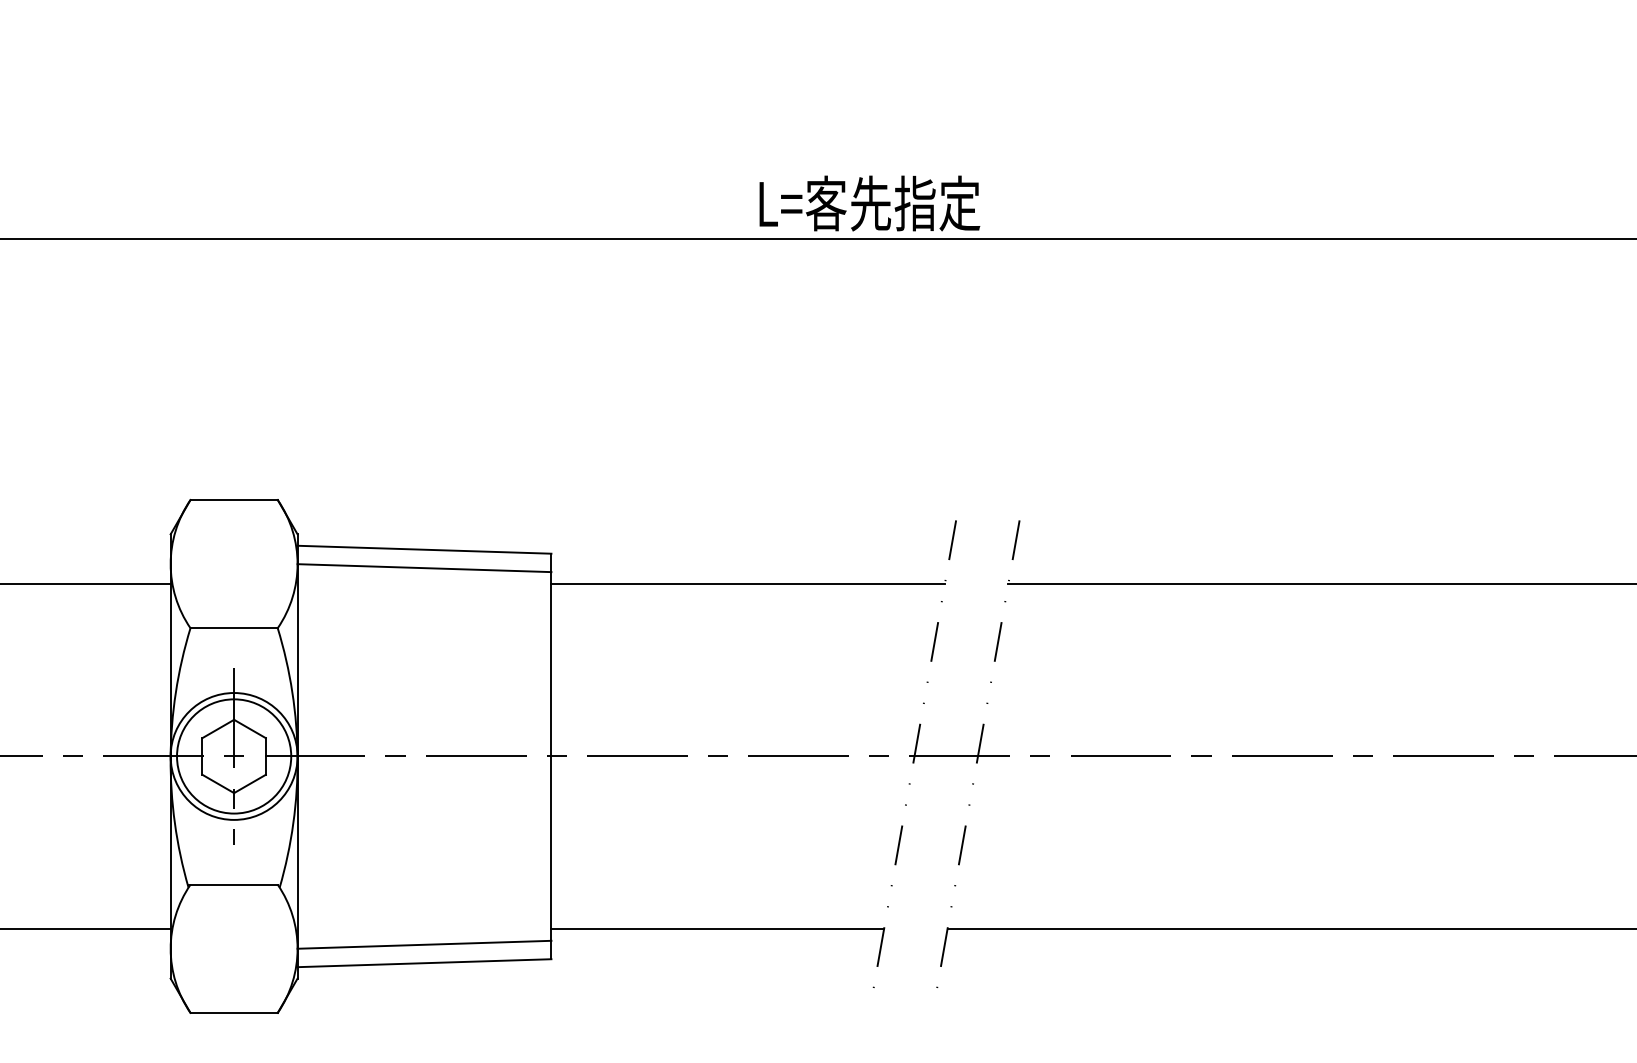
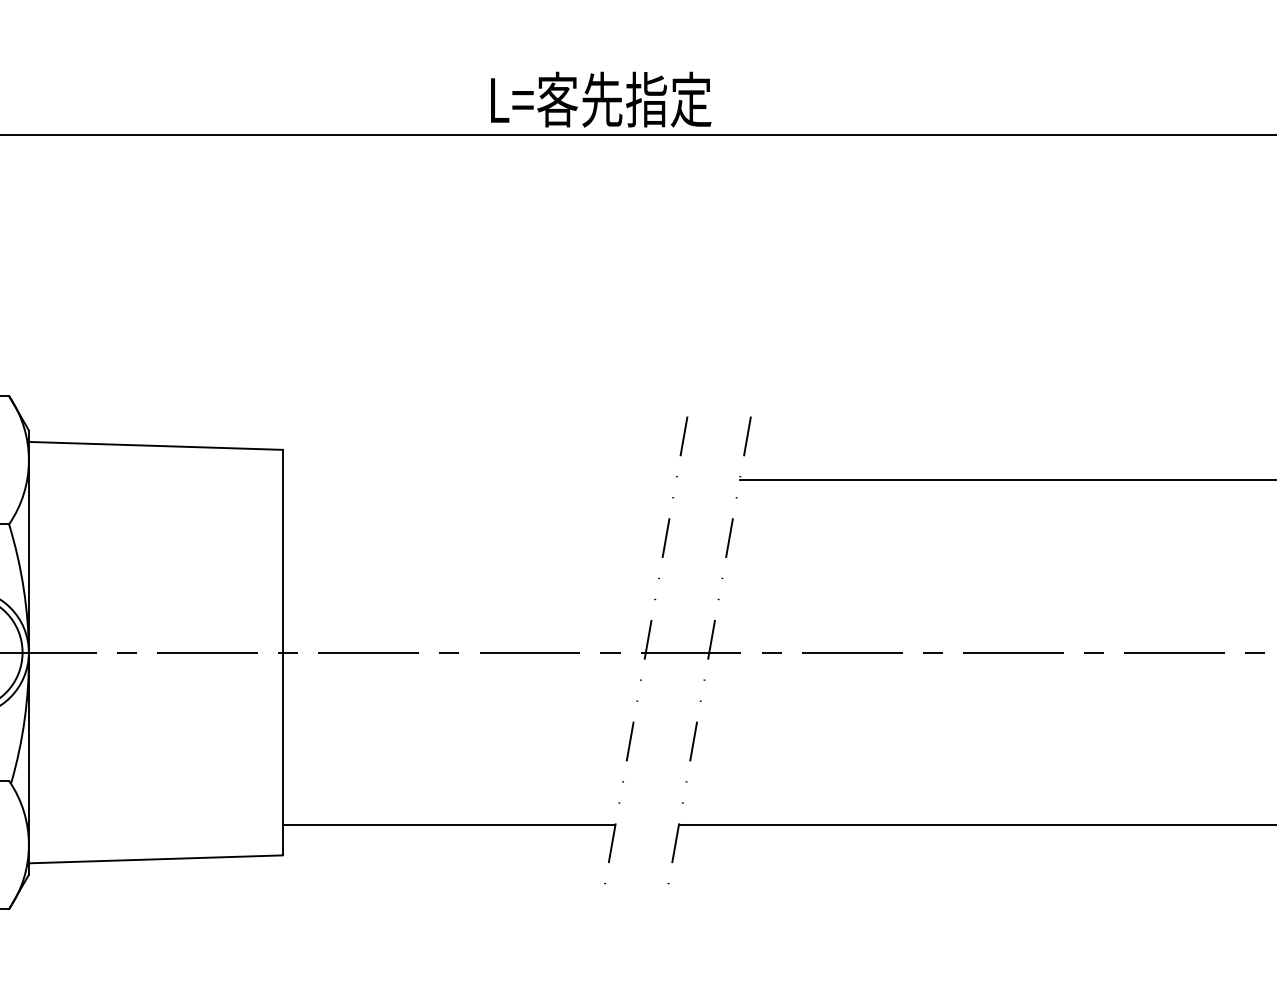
line: (424, 568) -> (155, 464), removed
line: (747, 583) -> (478, 479), removed
line: (424, 944) -> (155, 840), removed

